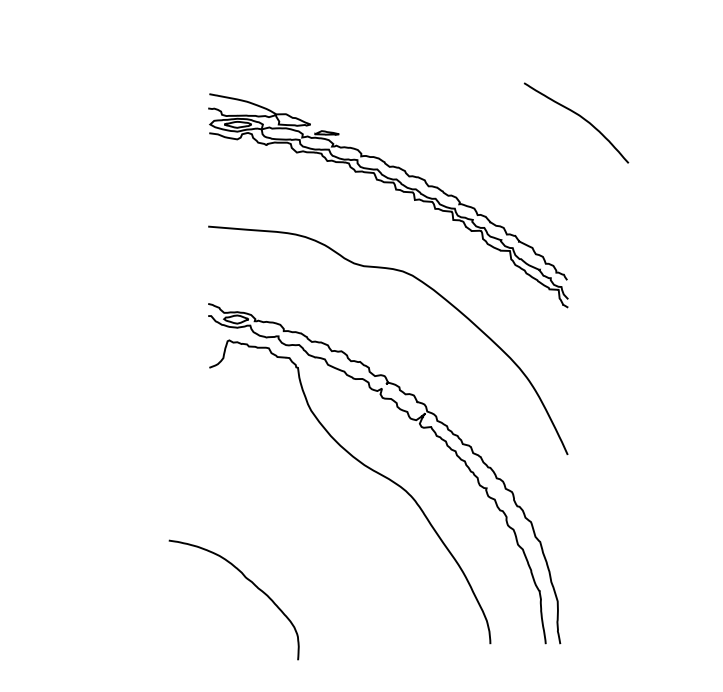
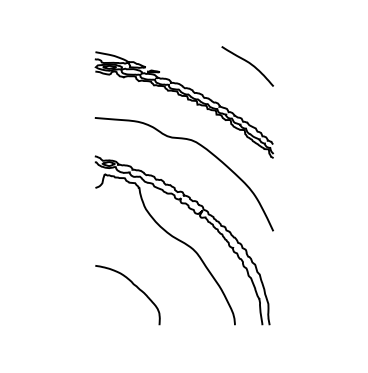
curve: (580, 118) -> (249, 64), moved
curve: (247, 582) -> (134, 286), moved

